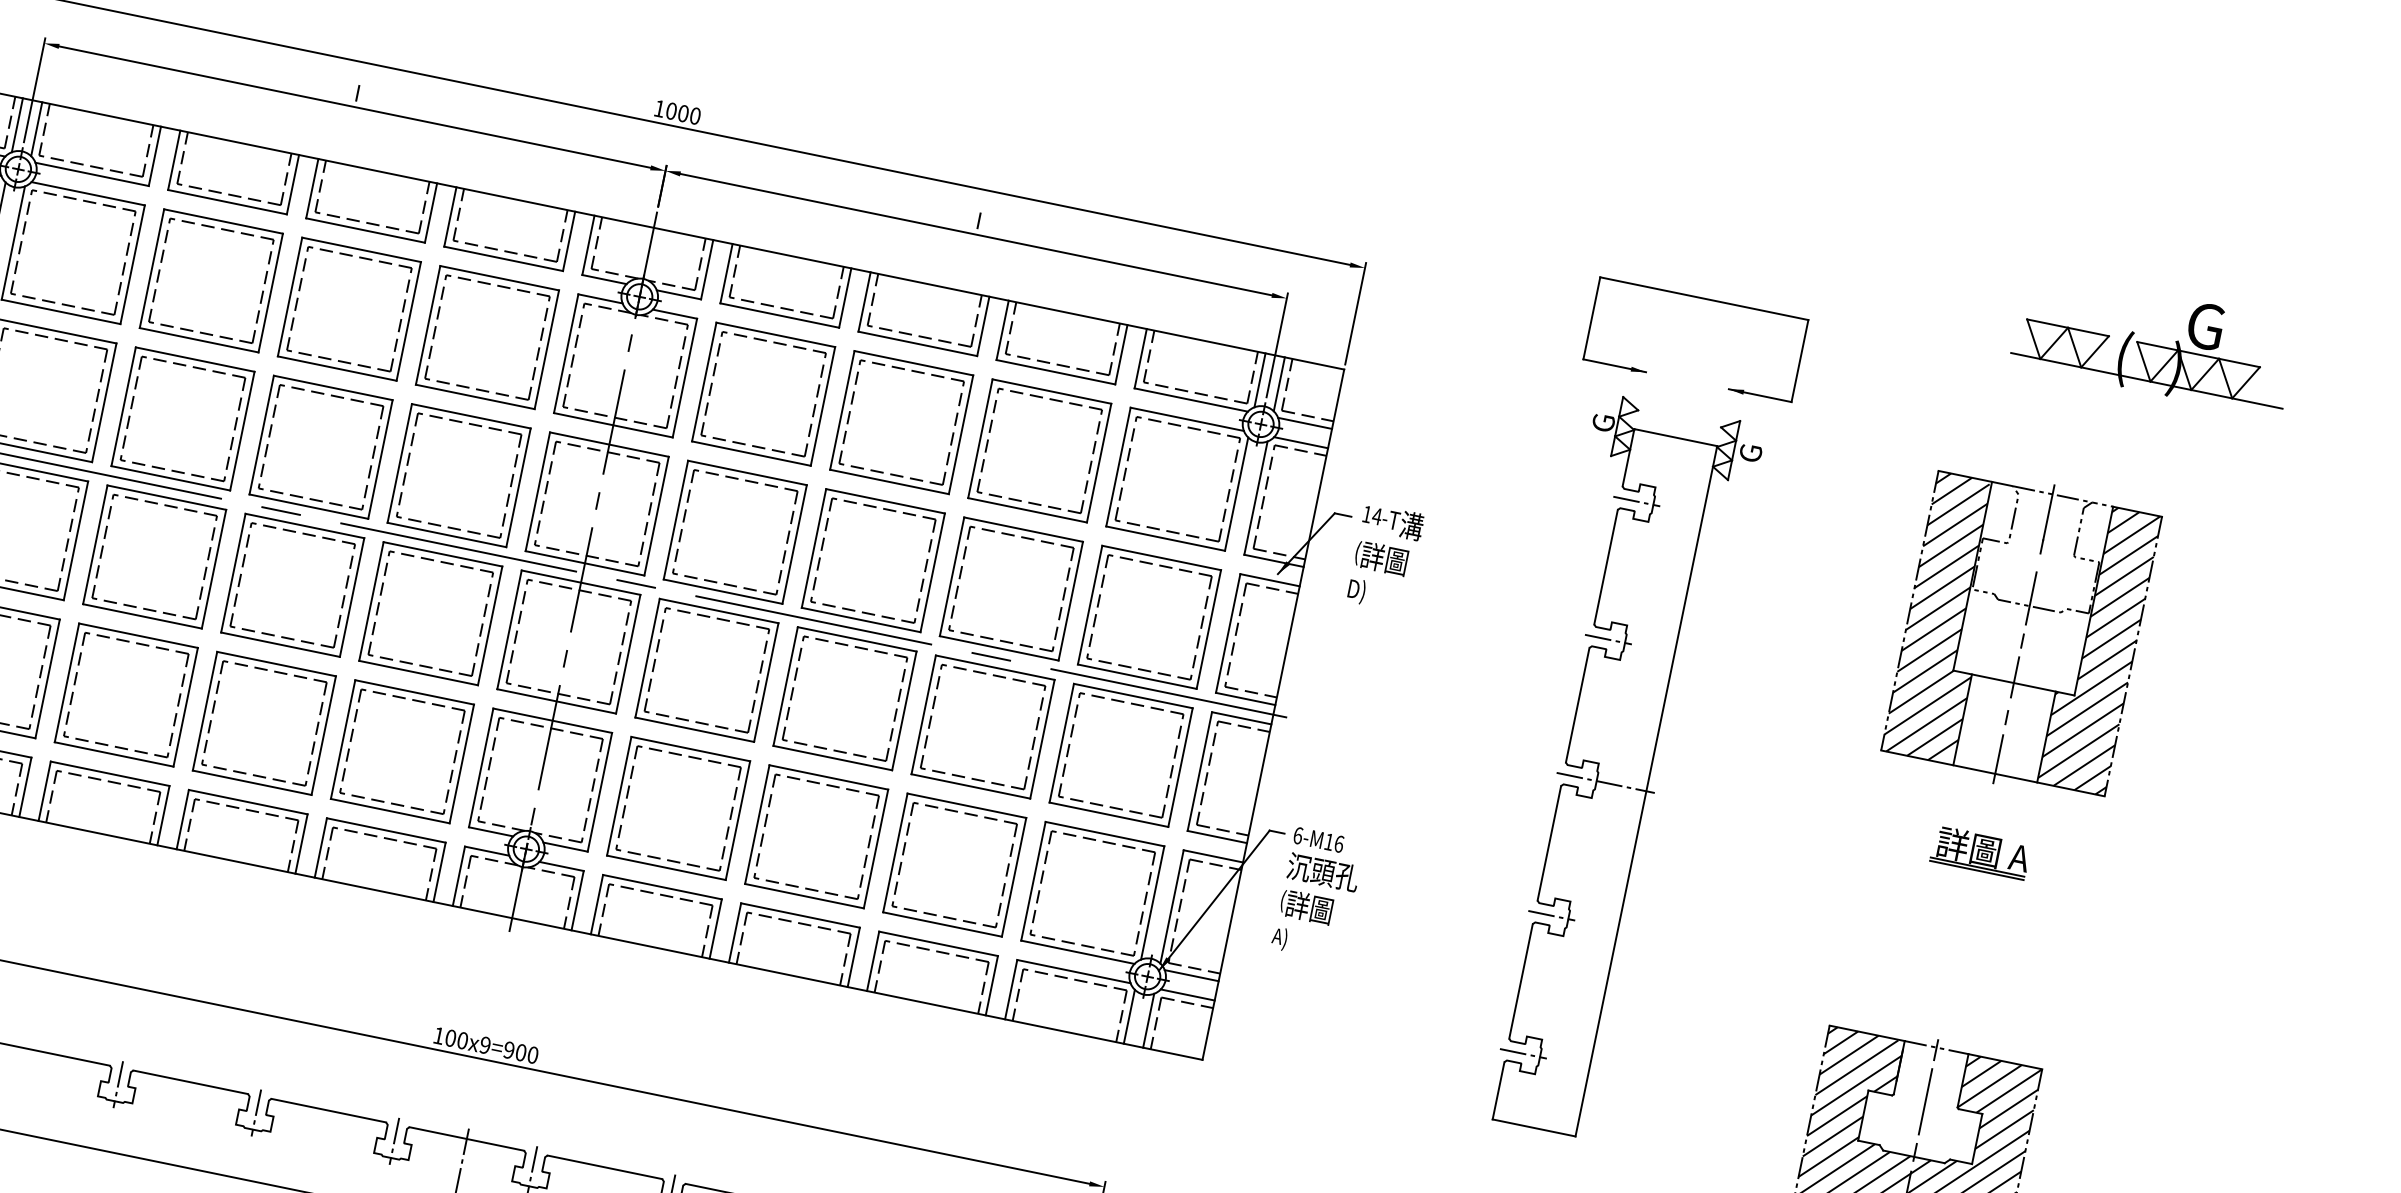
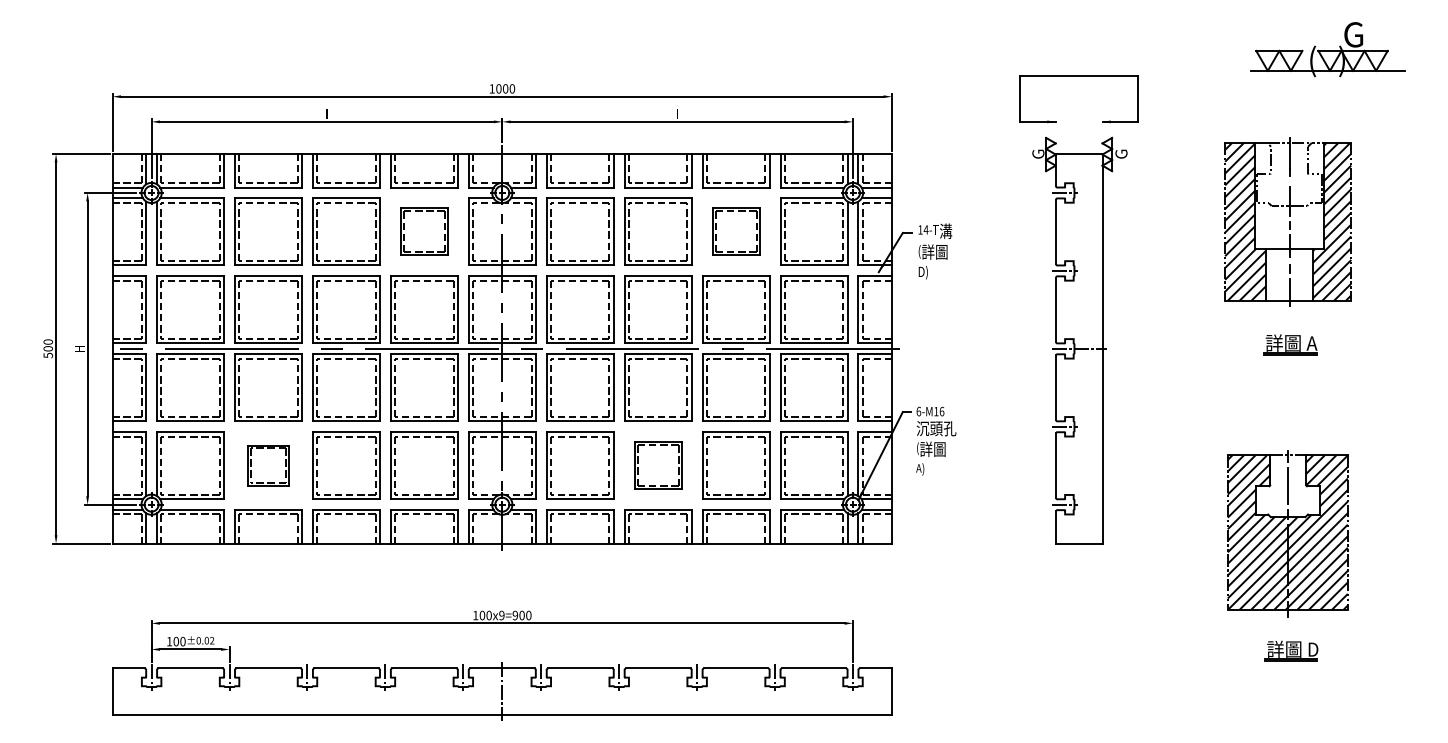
part: (487, 336) -> (424, 231), size x0.7
part: (1040, 450) -> (736, 231), size x0.7
part: (126, 694) -> (268, 465), size x0.6
part: (817, 836) -> (658, 465), size x0.7

